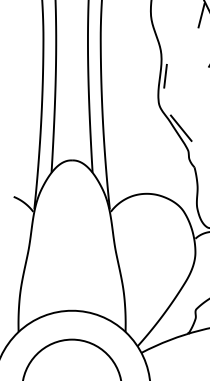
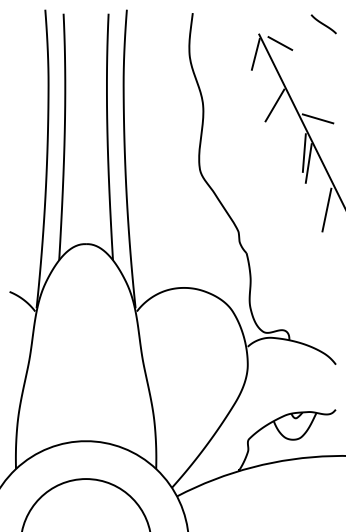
line: (165, 76) -> (208, 133), removed
line: (180, 127) -> (228, 201), removed

